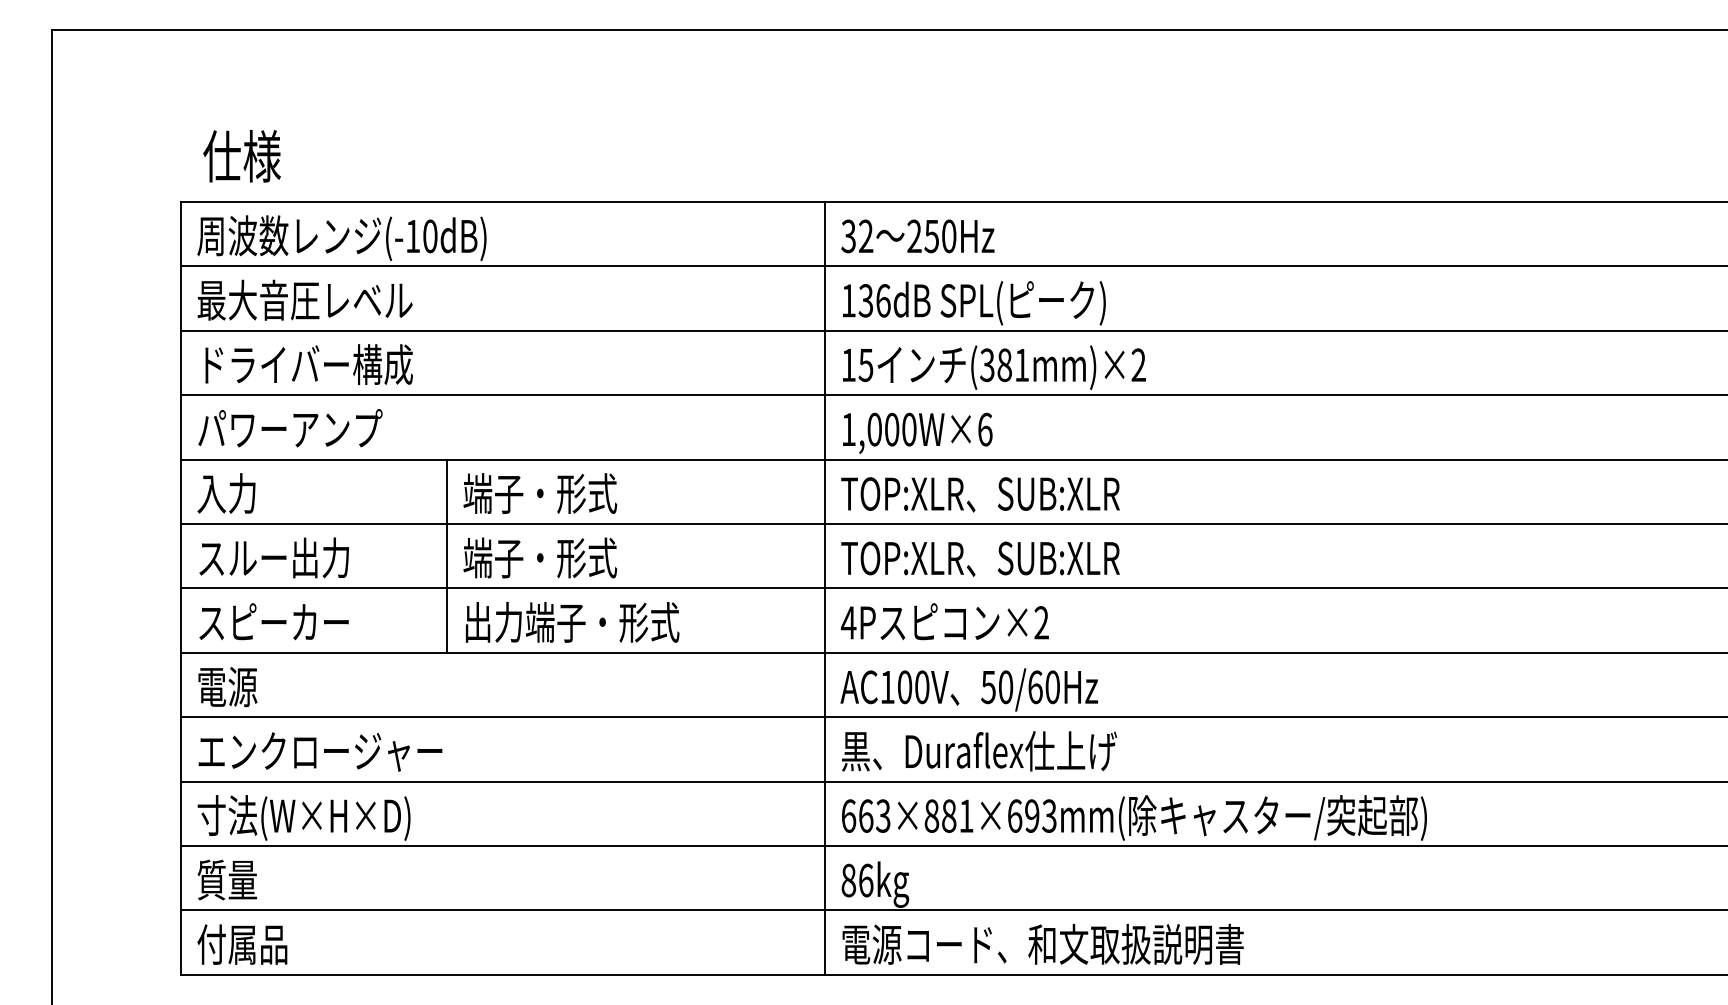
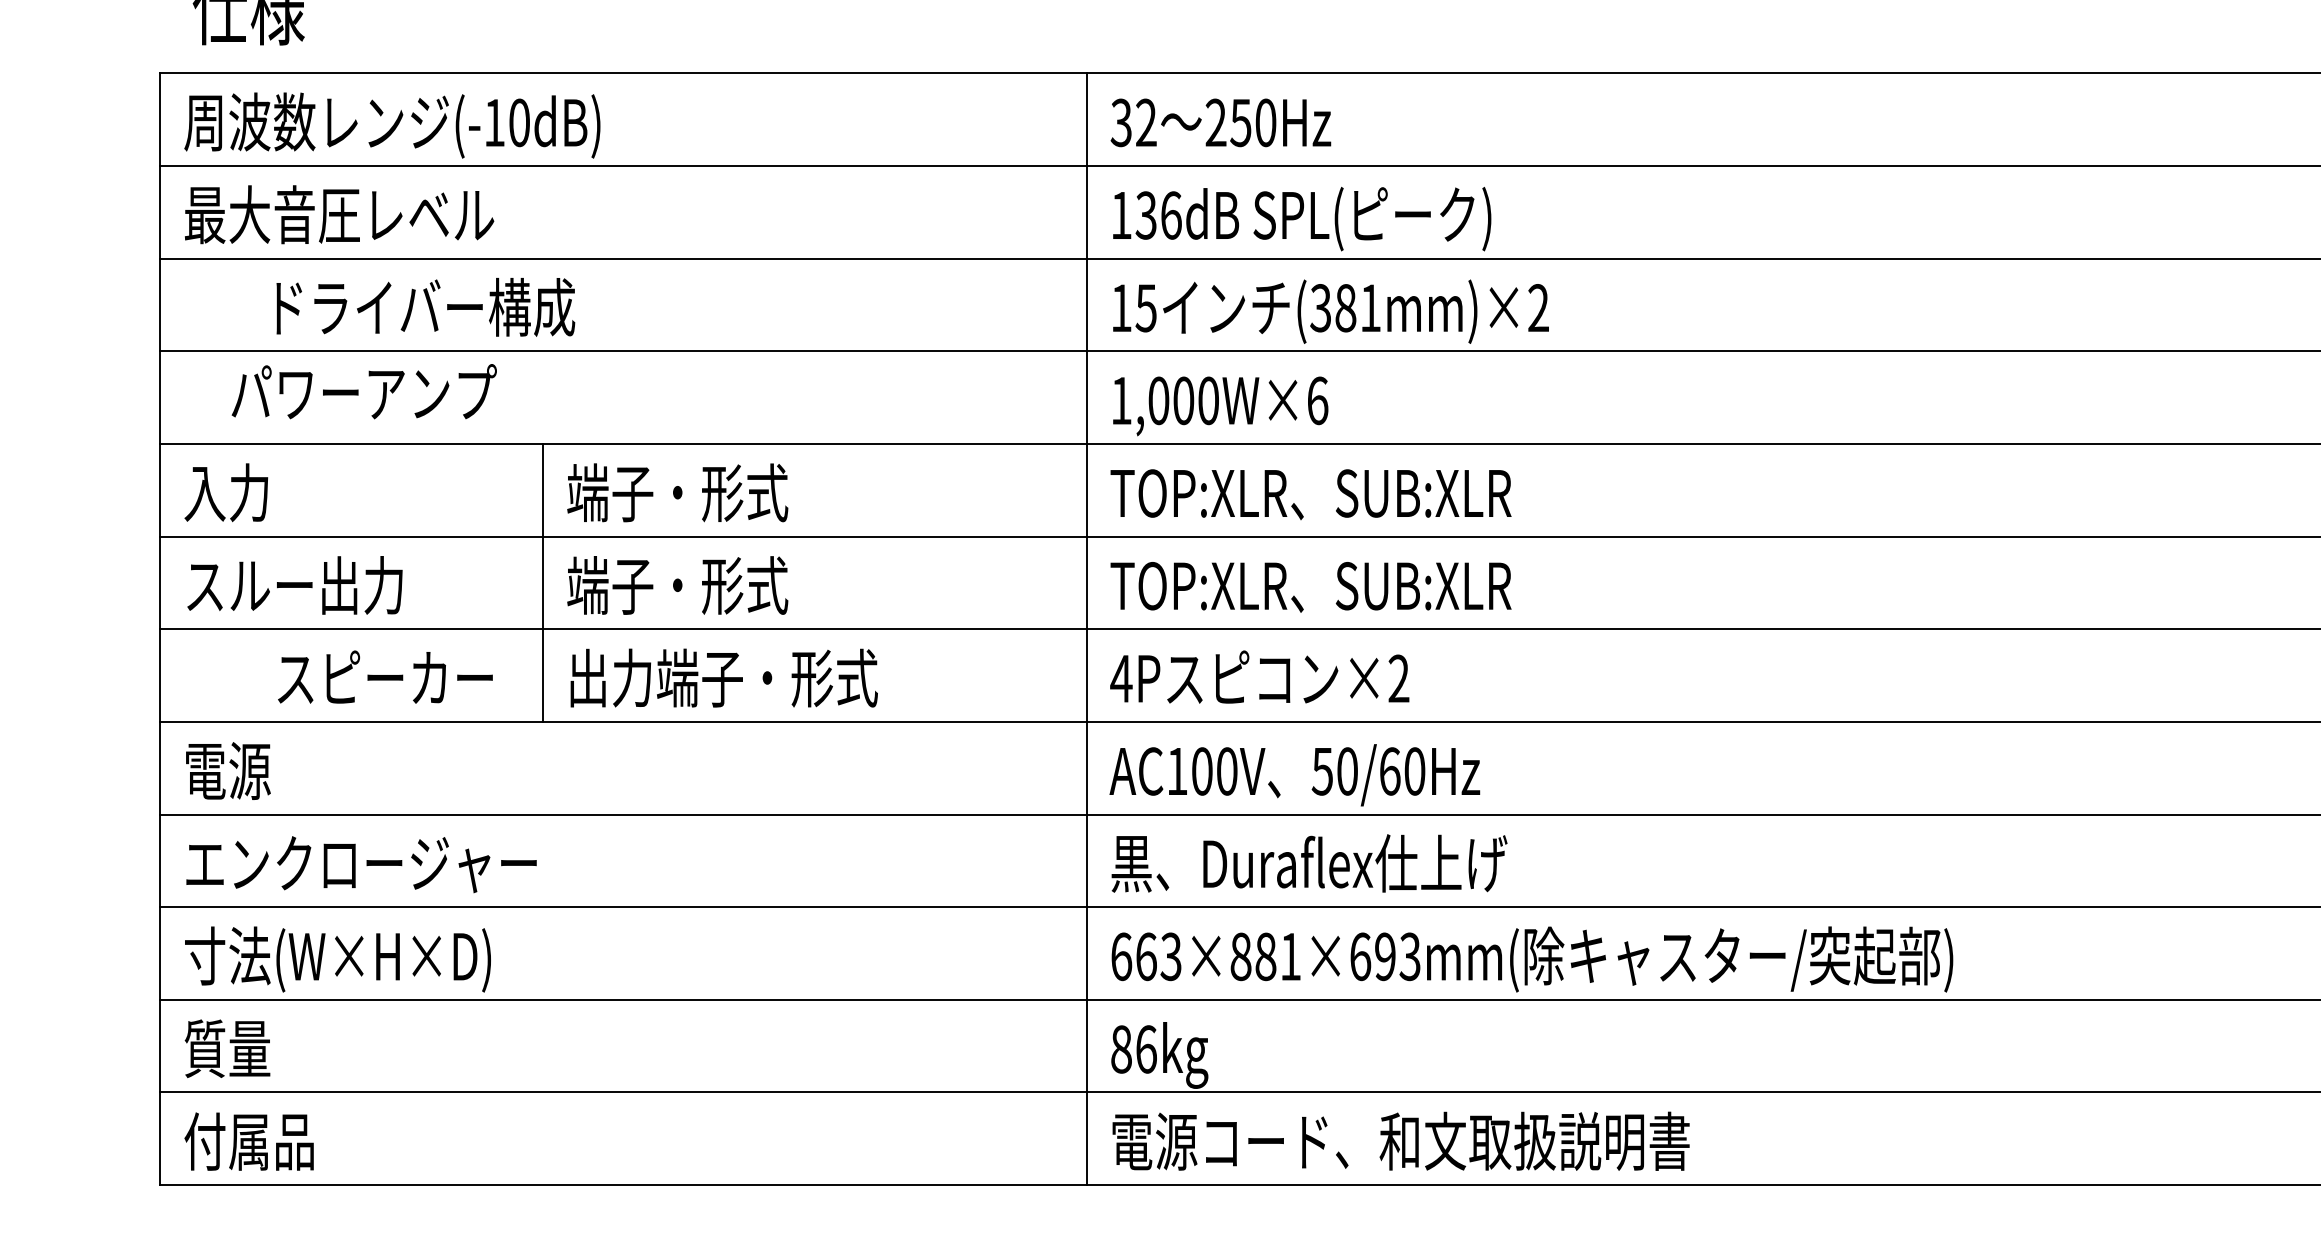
text: (308, 364) -> (424, 307), moved
text: (290, 428) -> (364, 392), moved
text: (273, 621) -> (384, 676), moved

